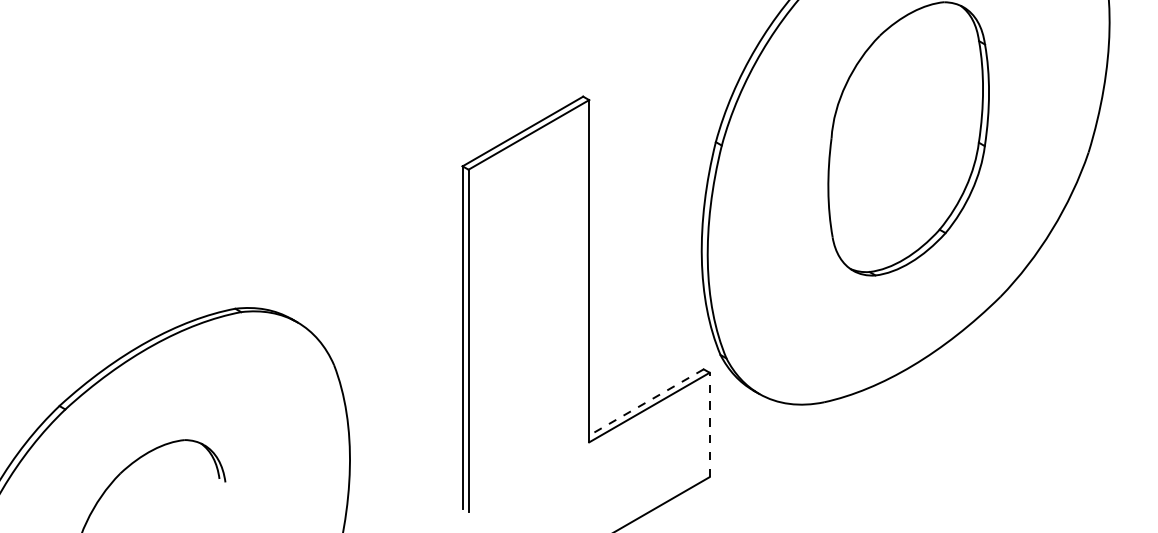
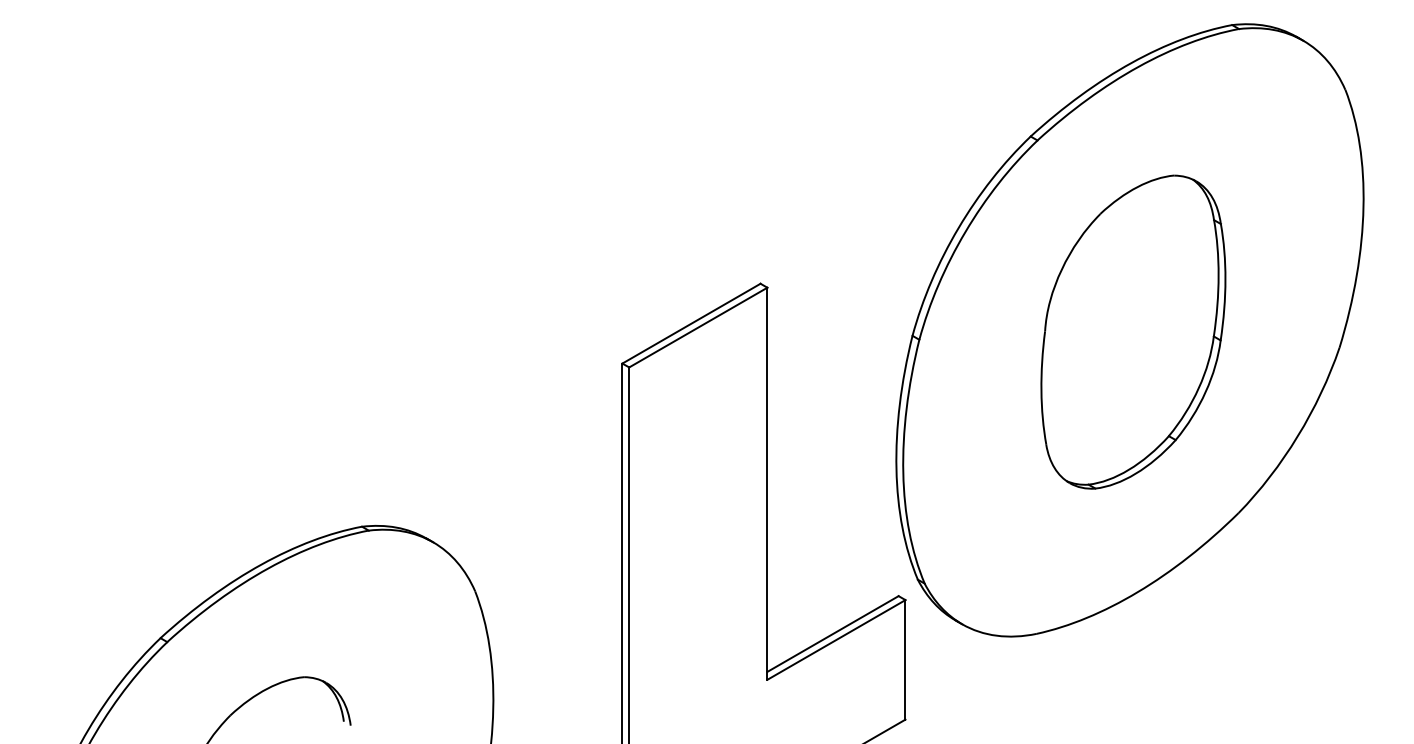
line: (646, 402) -> (833, 634), dashed -> solid
line: (709, 424) -> (905, 659), dashed -> solid

